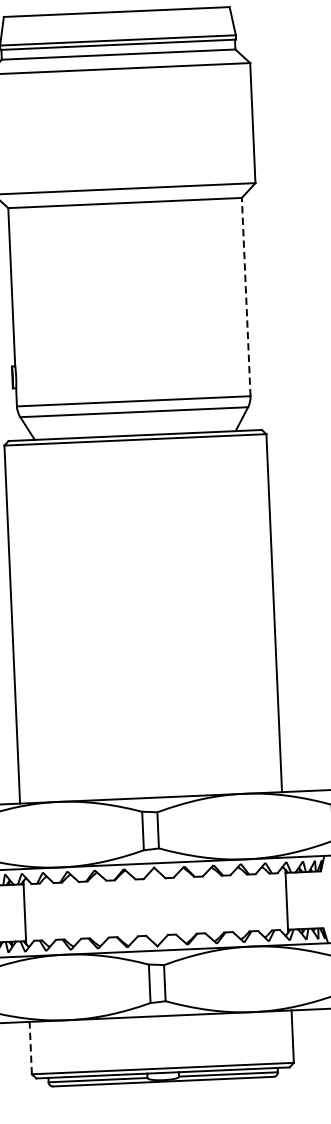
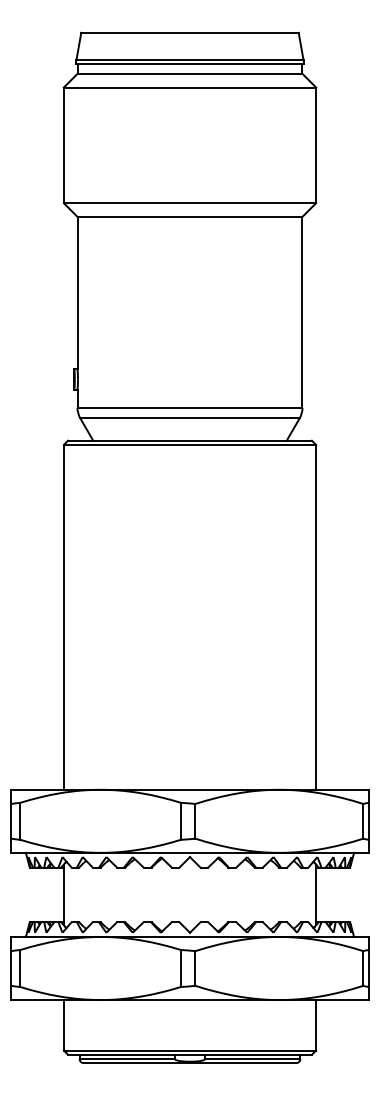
line: (246, 296) -> (302, 311), dashed -> solid
line: (30, 1047) -> (63, 1024), dashed -> solid

